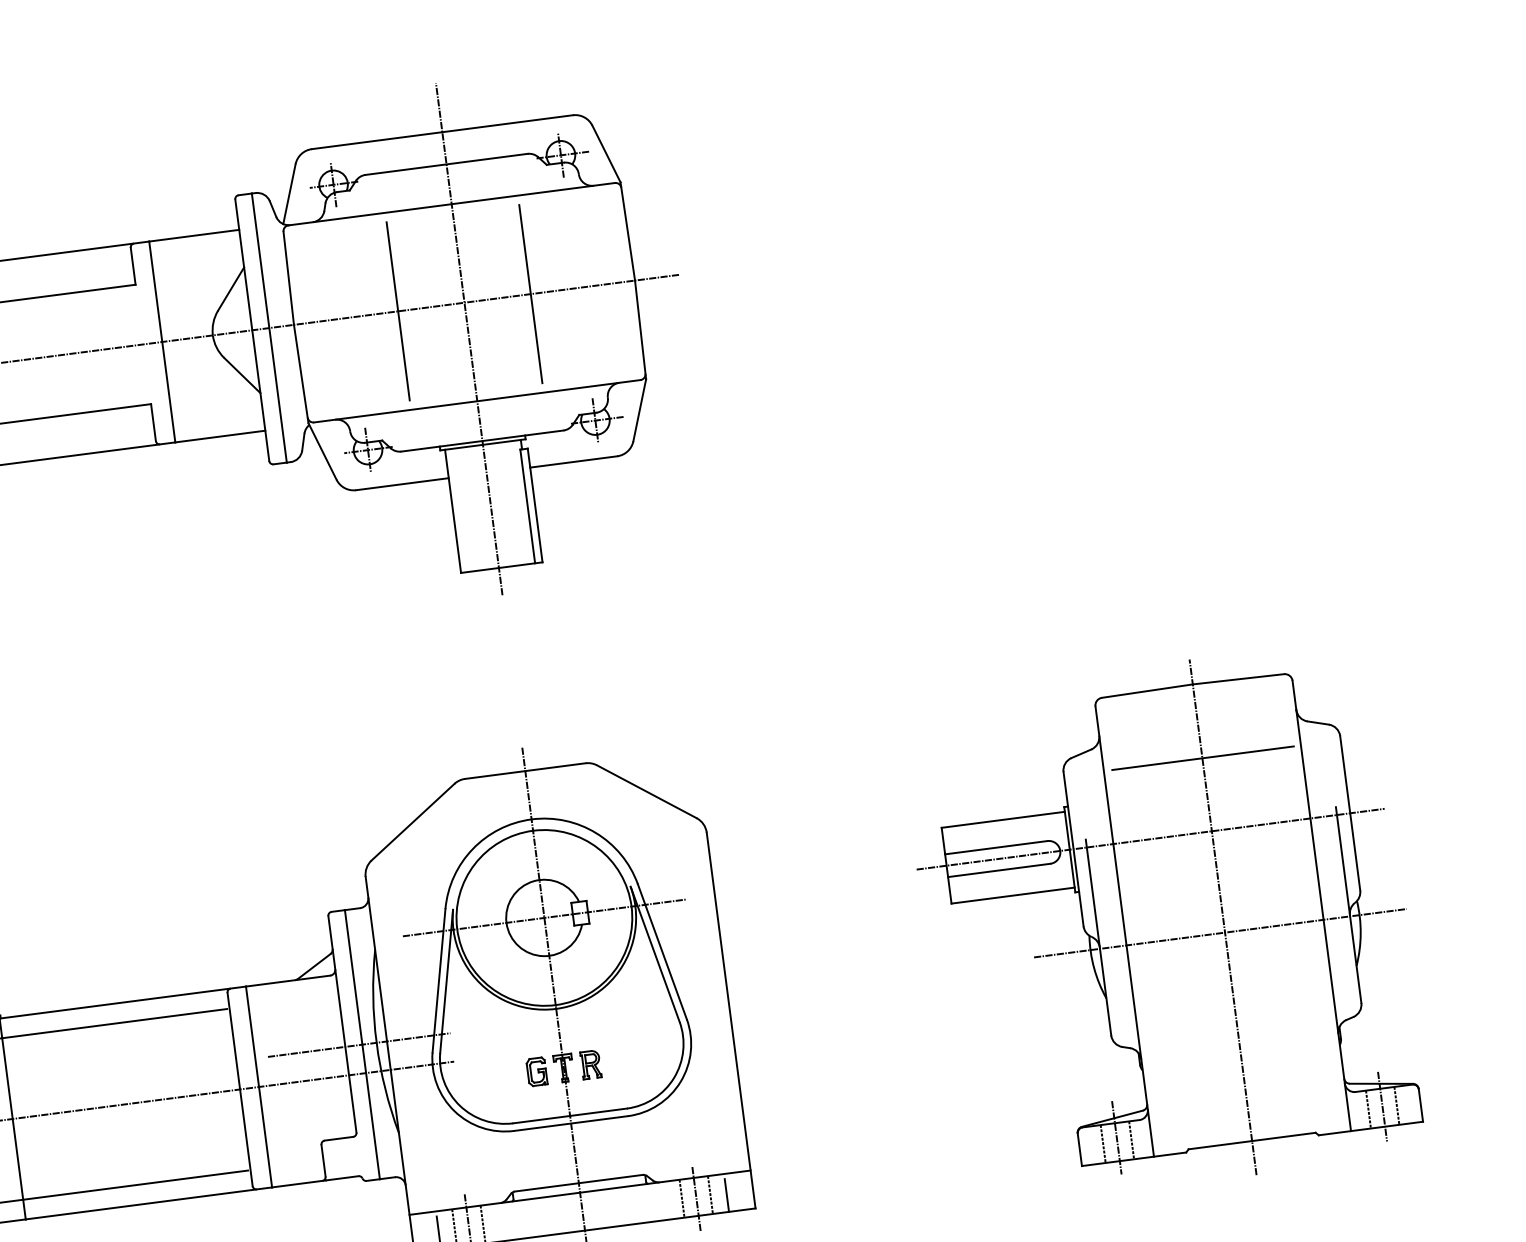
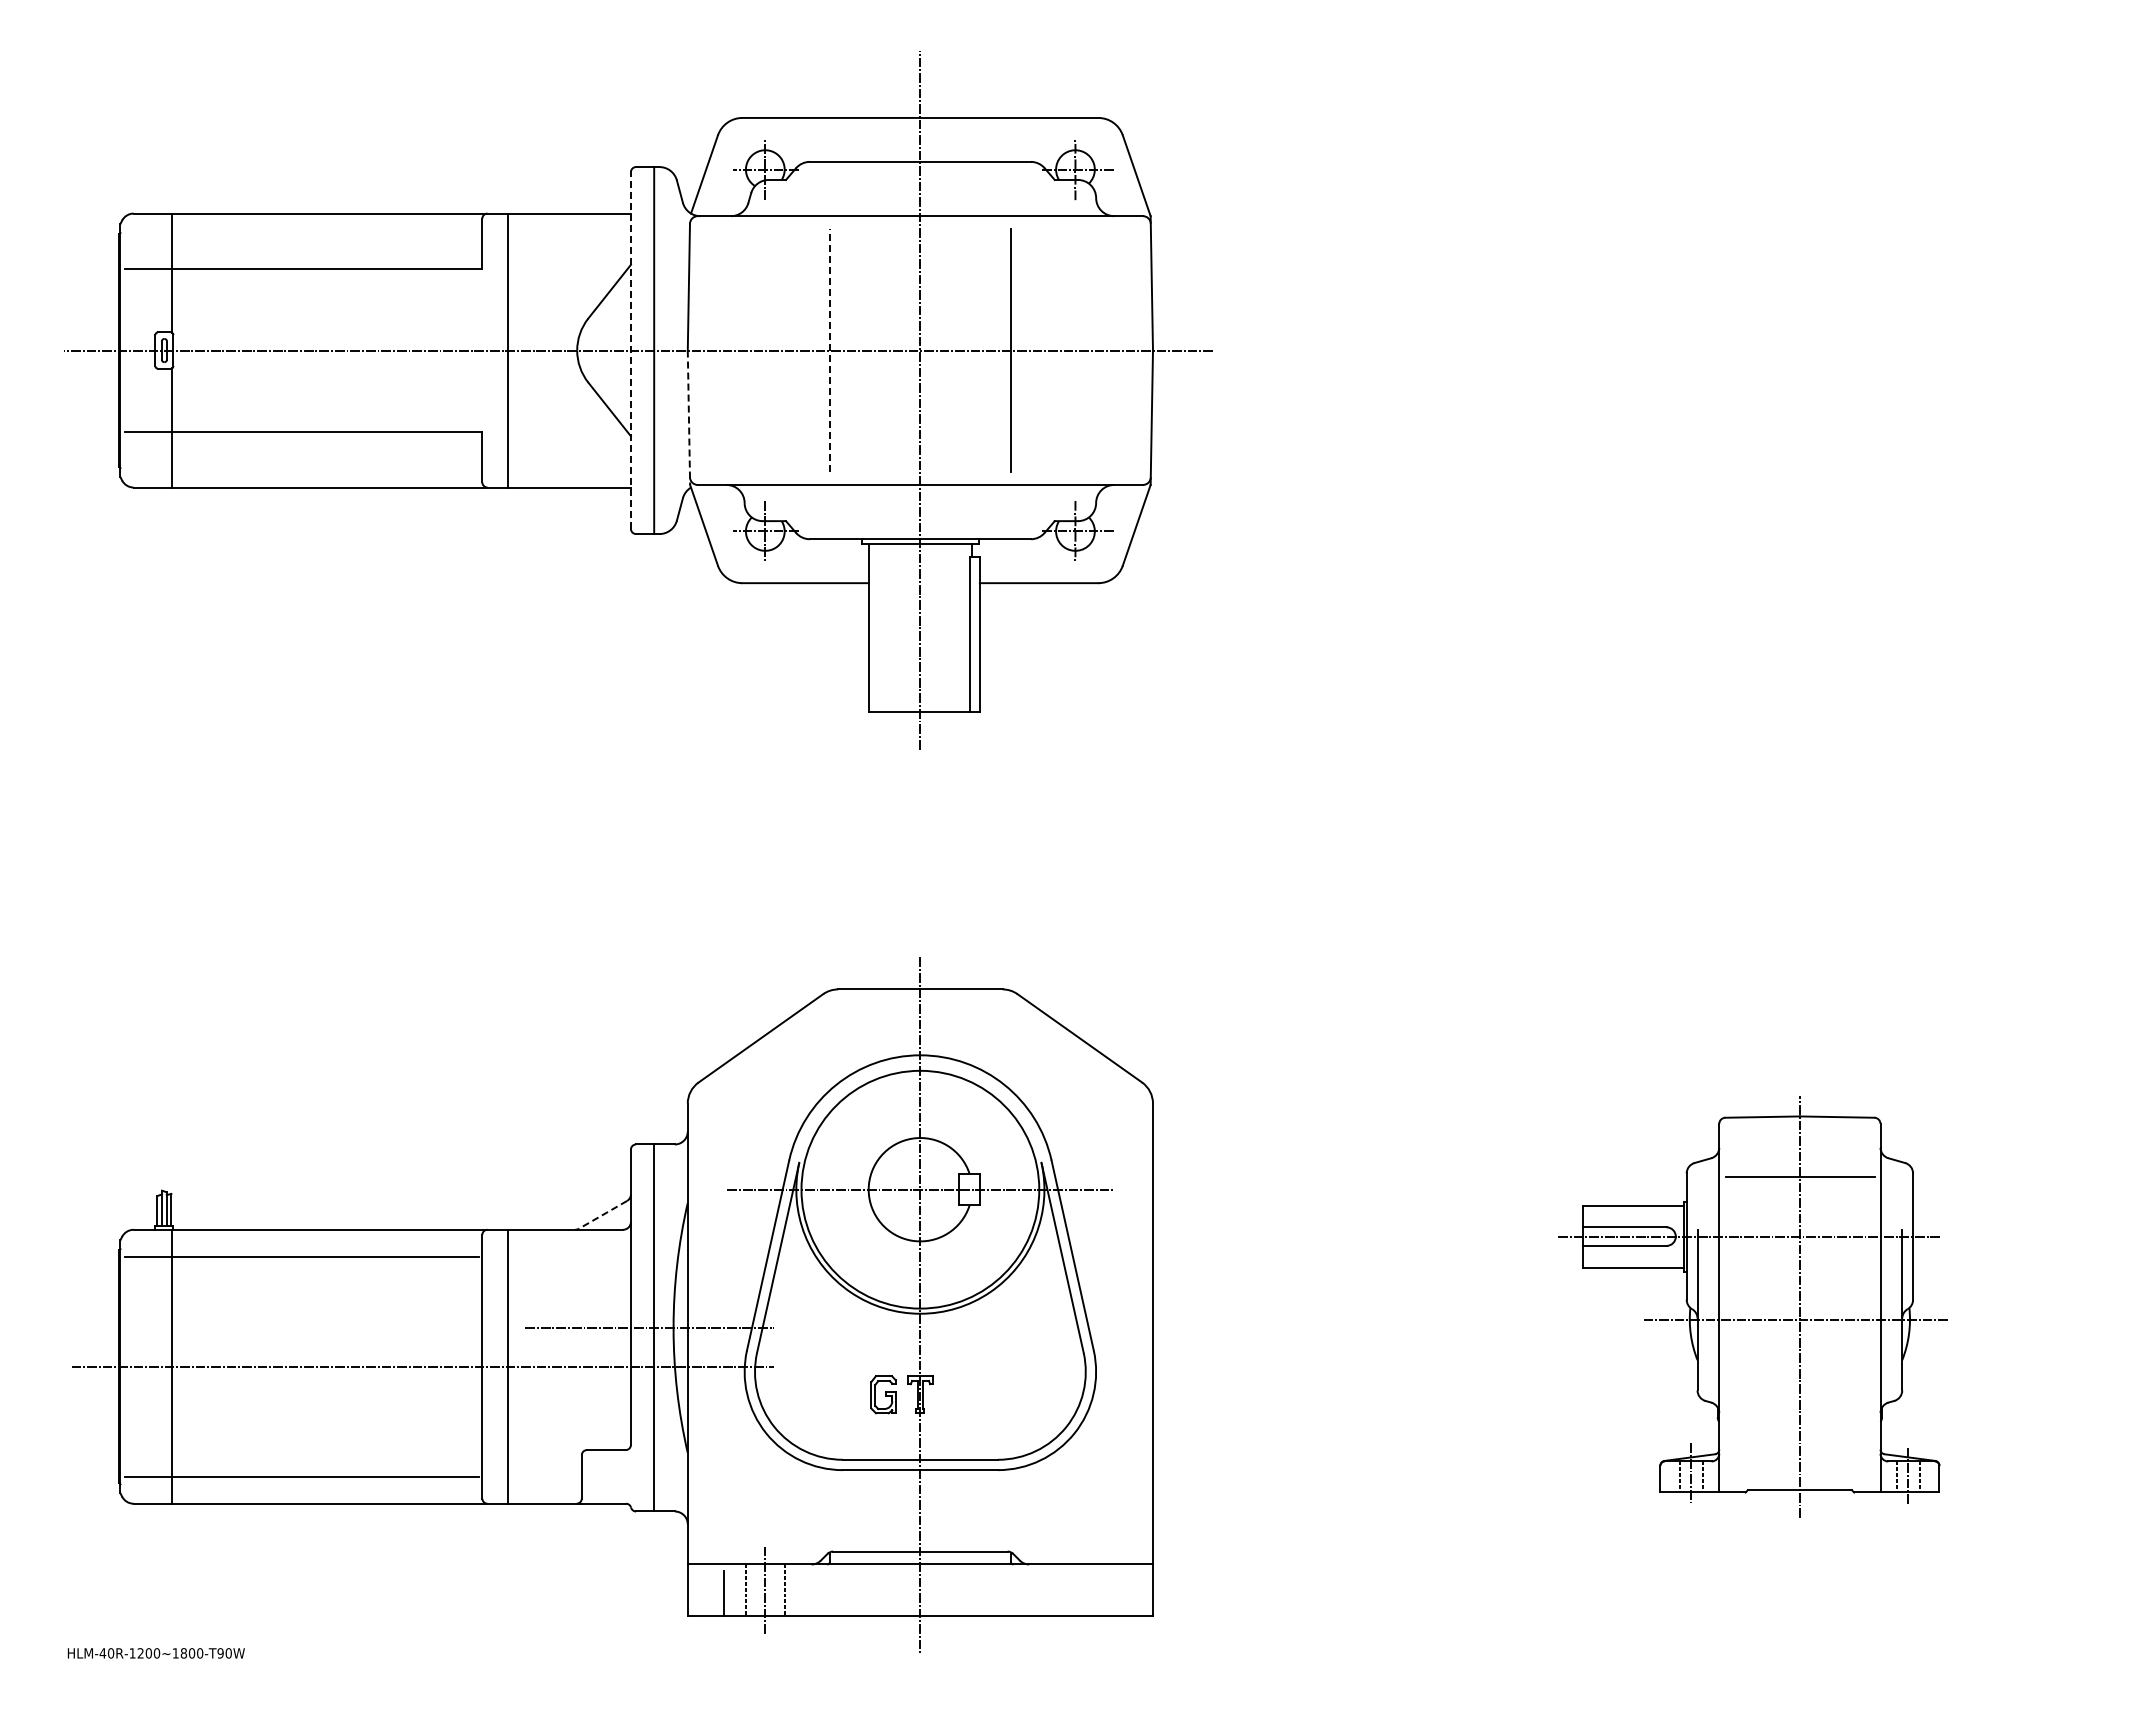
line: (397, 311) -> (829, 350), solid -> dashed
line: (251, 330) -> (630, 350), solid -> dashed
line: (300, 374) -> (688, 418), solid -> dashed
part: (1166, 924) -> (1753, 1306), size x0.6
line: (314, 966) -> (603, 1214), solid -> dashed
part: (591, 1064) -> (957, 1394), removed
line: (710, 1195) -> (1094, 1590), removed
line: (726, 1195) -> (1116, 1593), removed
line: (682, 1198) -> (1056, 1590), removed
line: (696, 1199) -> (1075, 1593), removed

